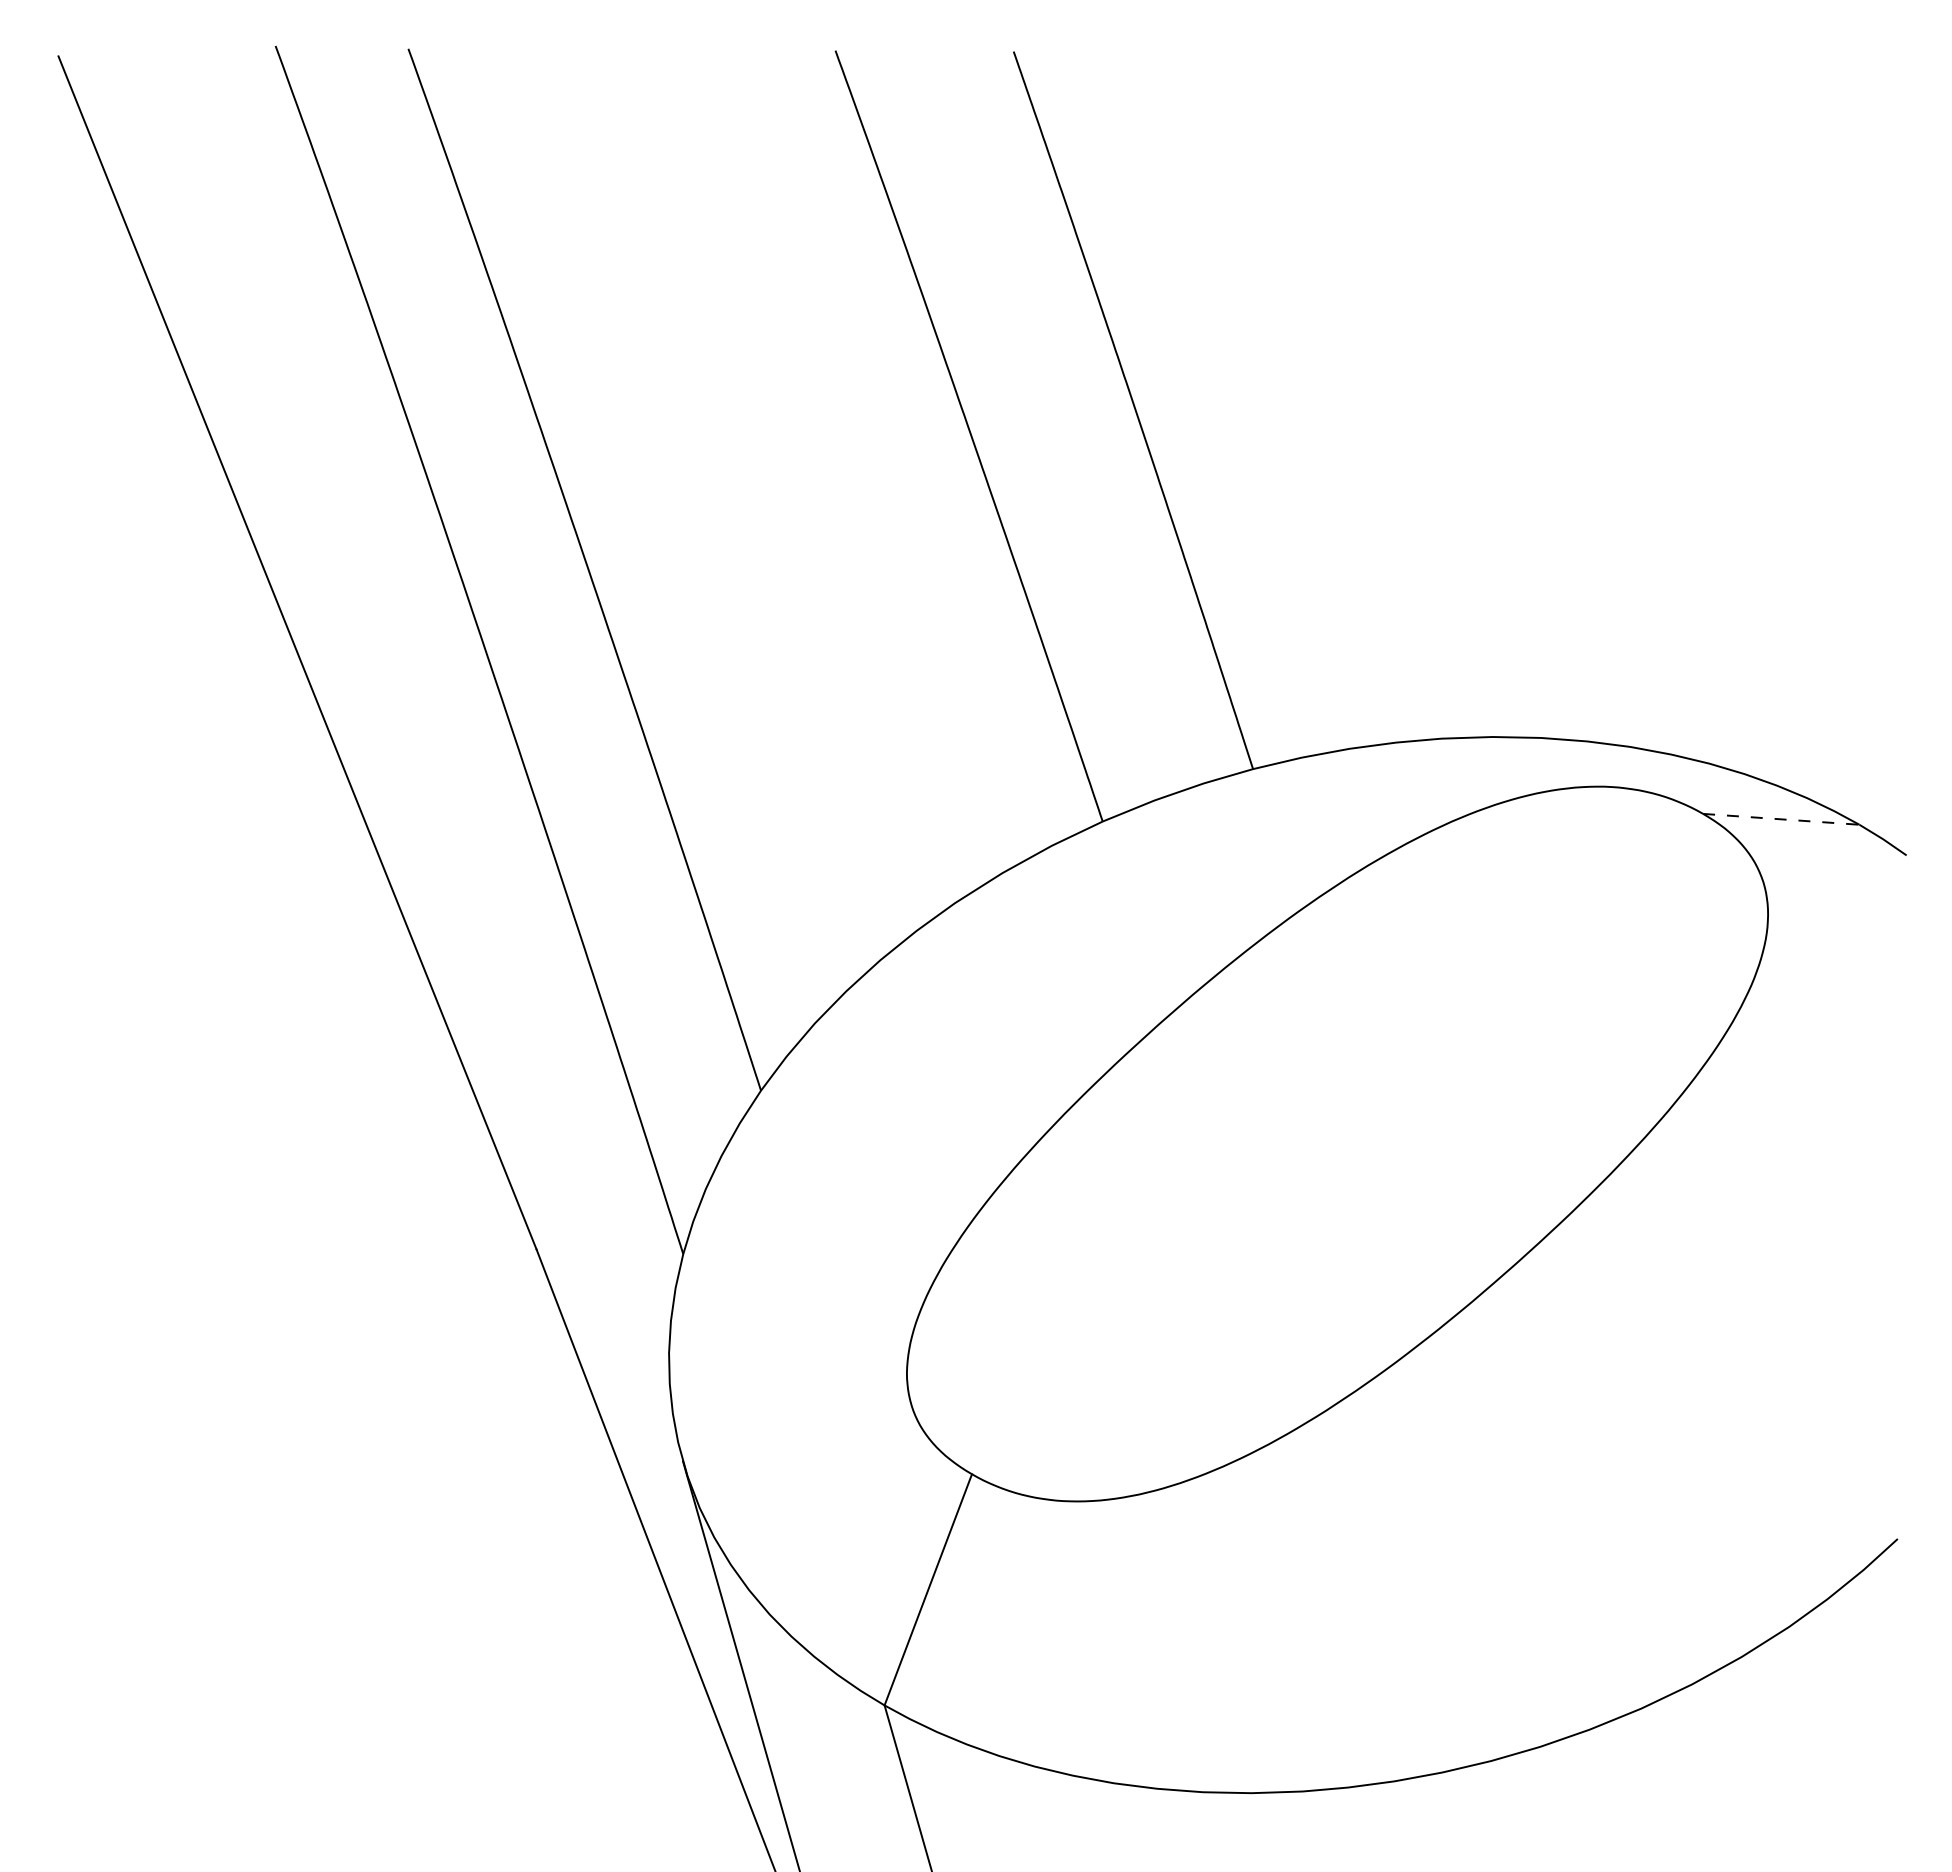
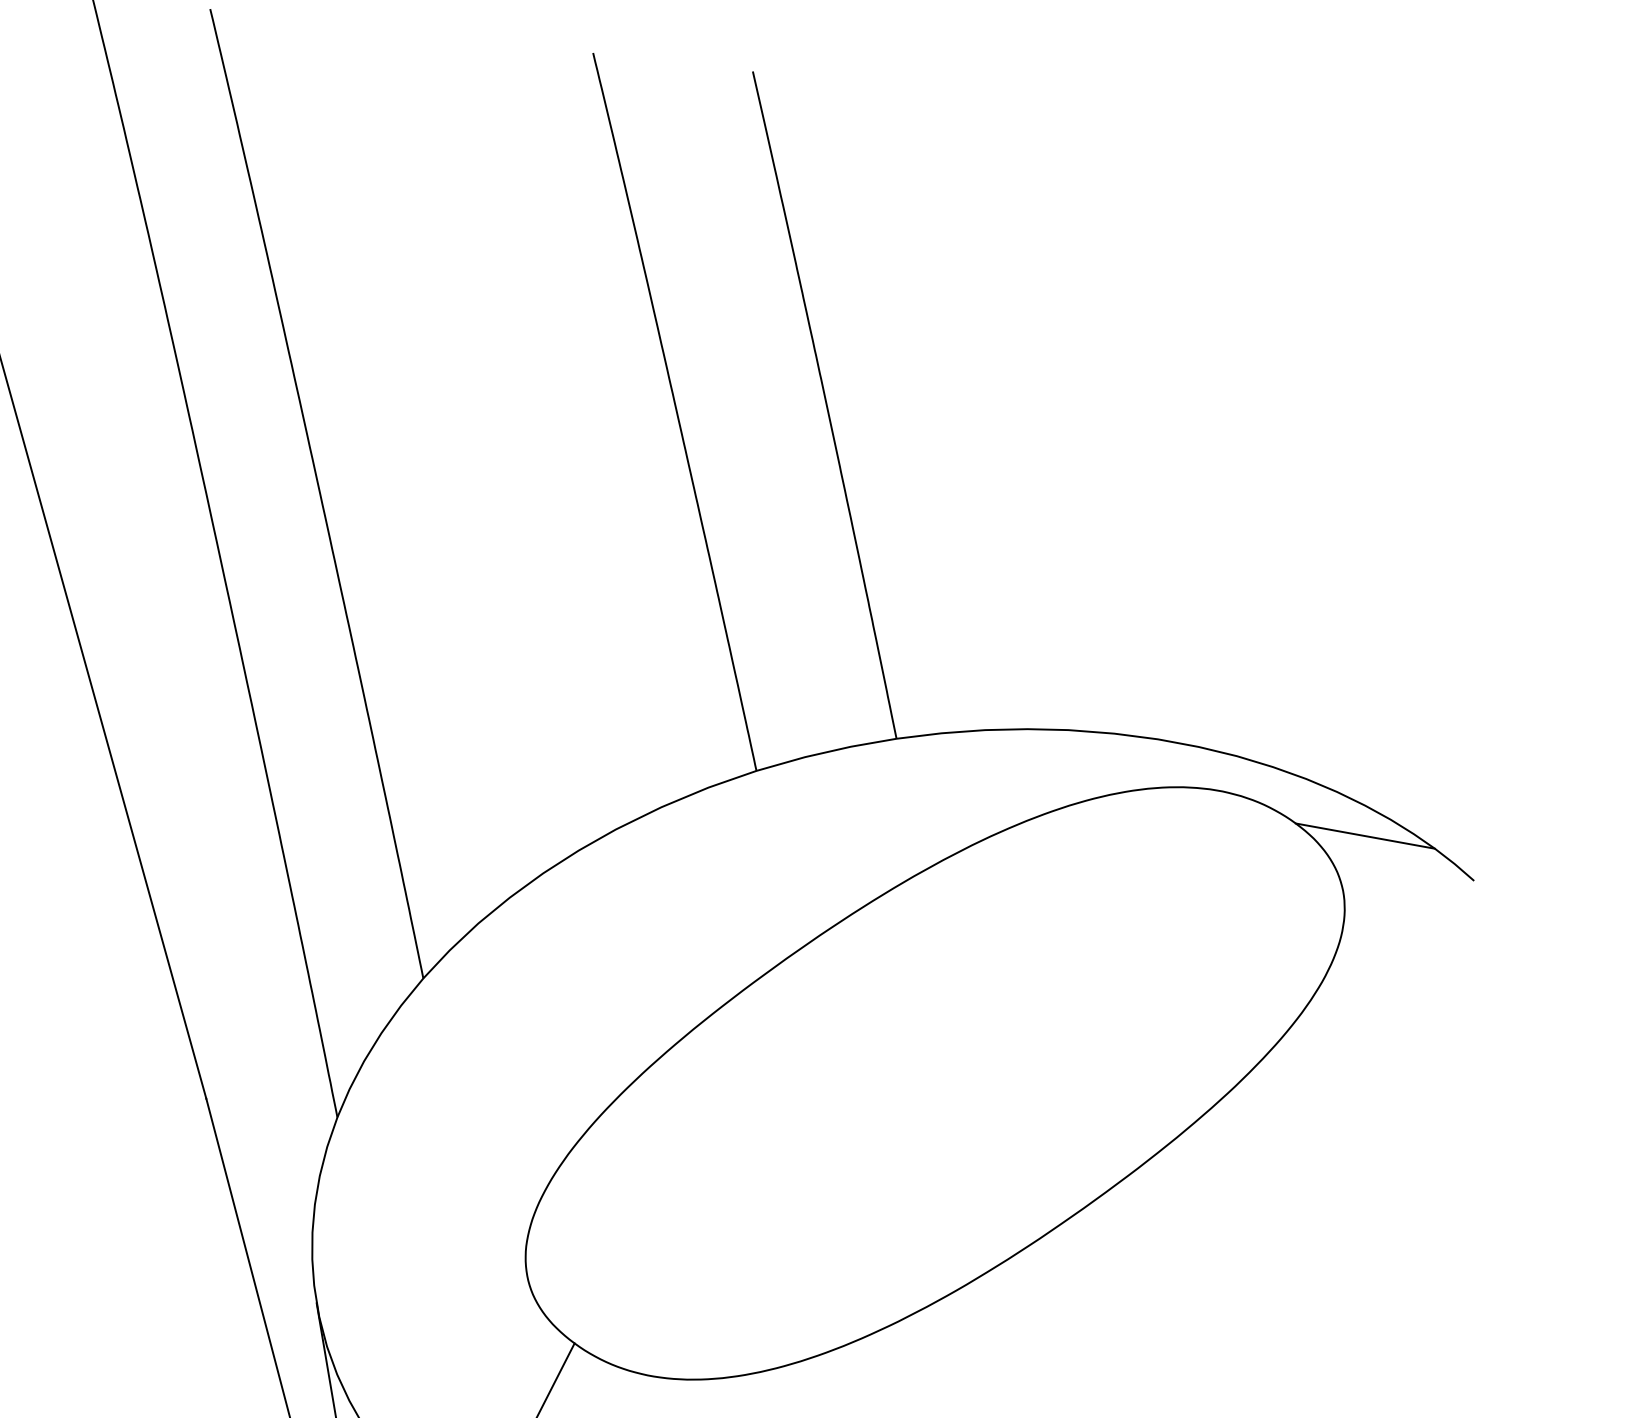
line: (1781, 819) -> (1365, 836), dashed -> solid

